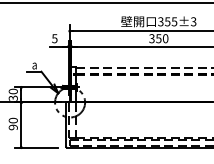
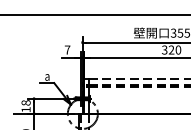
text: (54, 38) -> (67, 49), 5 -> 7
text: (158, 38) -> (171, 49), 350 -> 320
text: (12, 94) -> (25, 105), 30 -> 18

